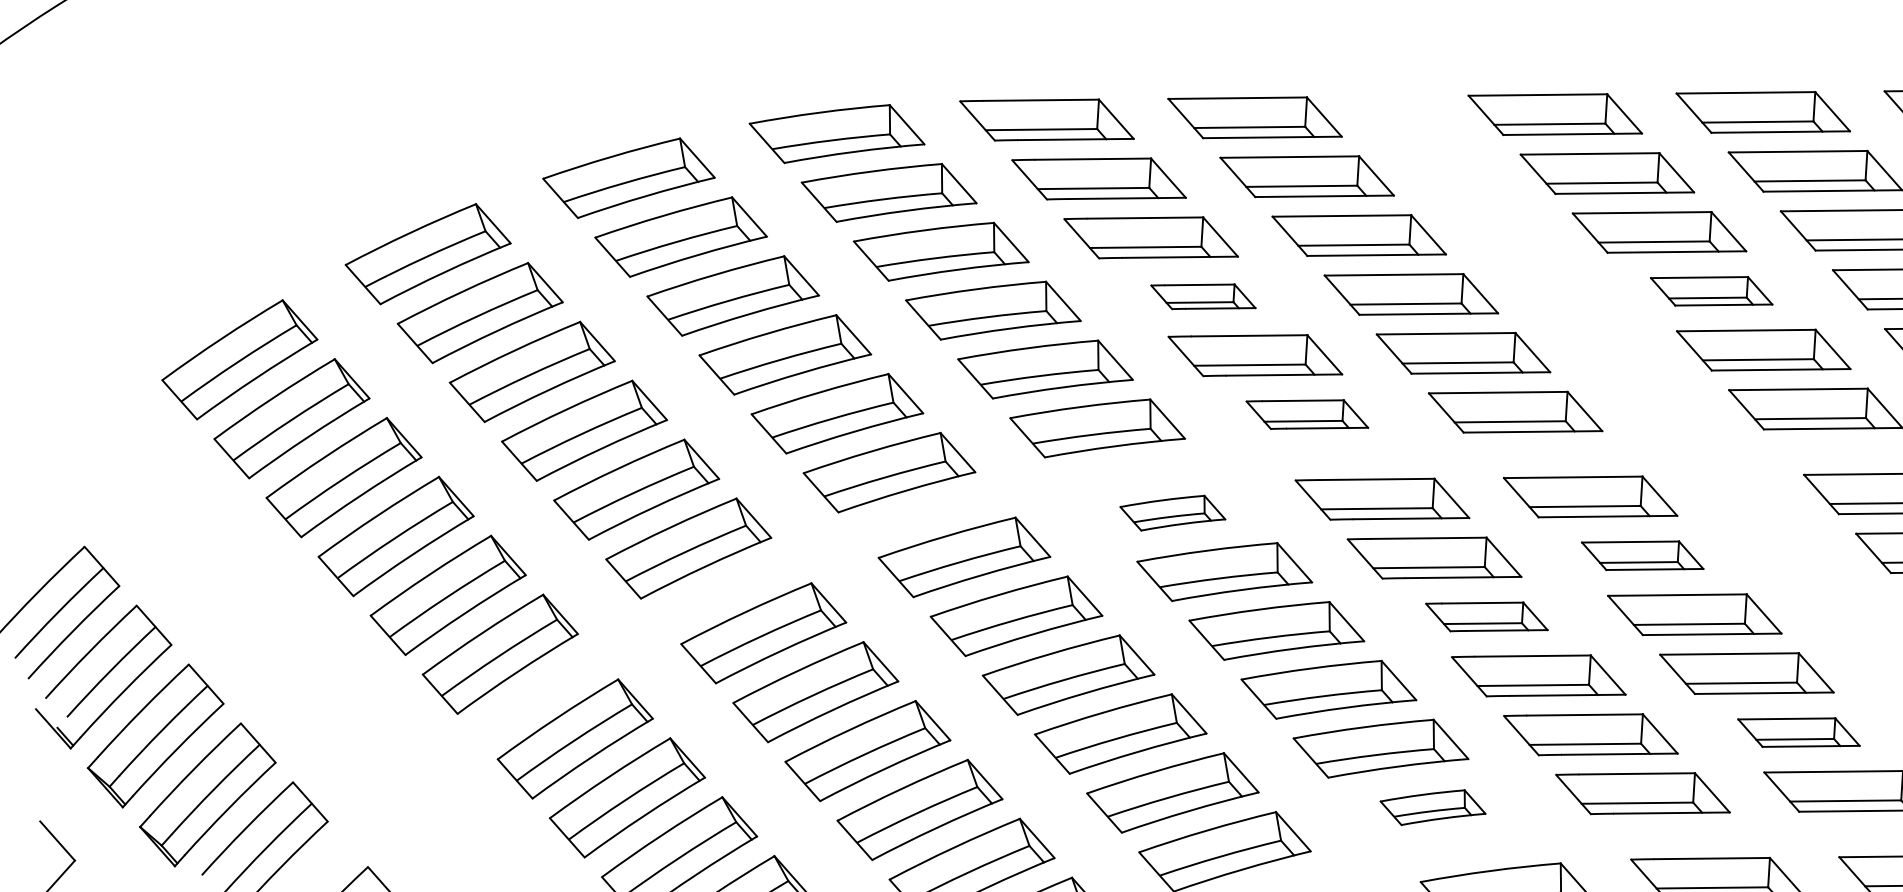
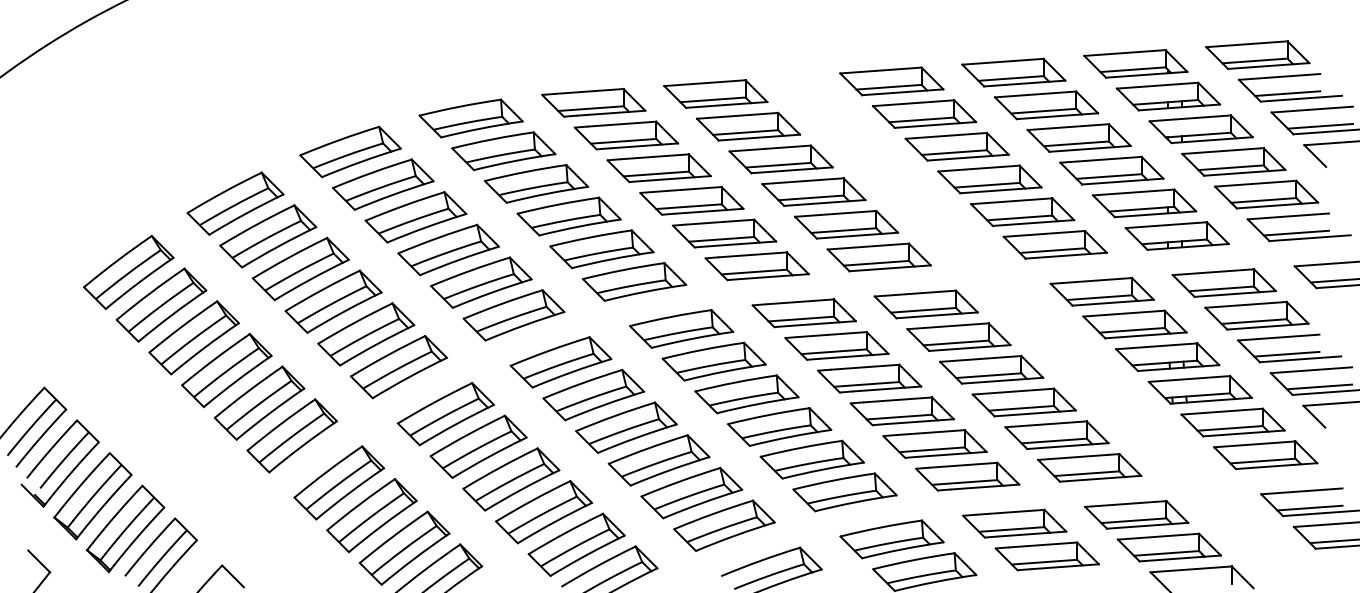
part: (1710, 291) -> (989, 179), size x1.43
part: (1202, 296) -> (691, 200), size x1.67
part: (1306, 414) -> (756, 266), size x1.43
part: (1172, 512) -> (681, 328), size x1.67
part: (1641, 554) -> (958, 336), size x1.43
part: (1486, 616) -> (869, 378), size x1.43
part: (1798, 732) -> (1056, 435), size x1.43
part: (1432, 807) -> (844, 492), size x1.67

